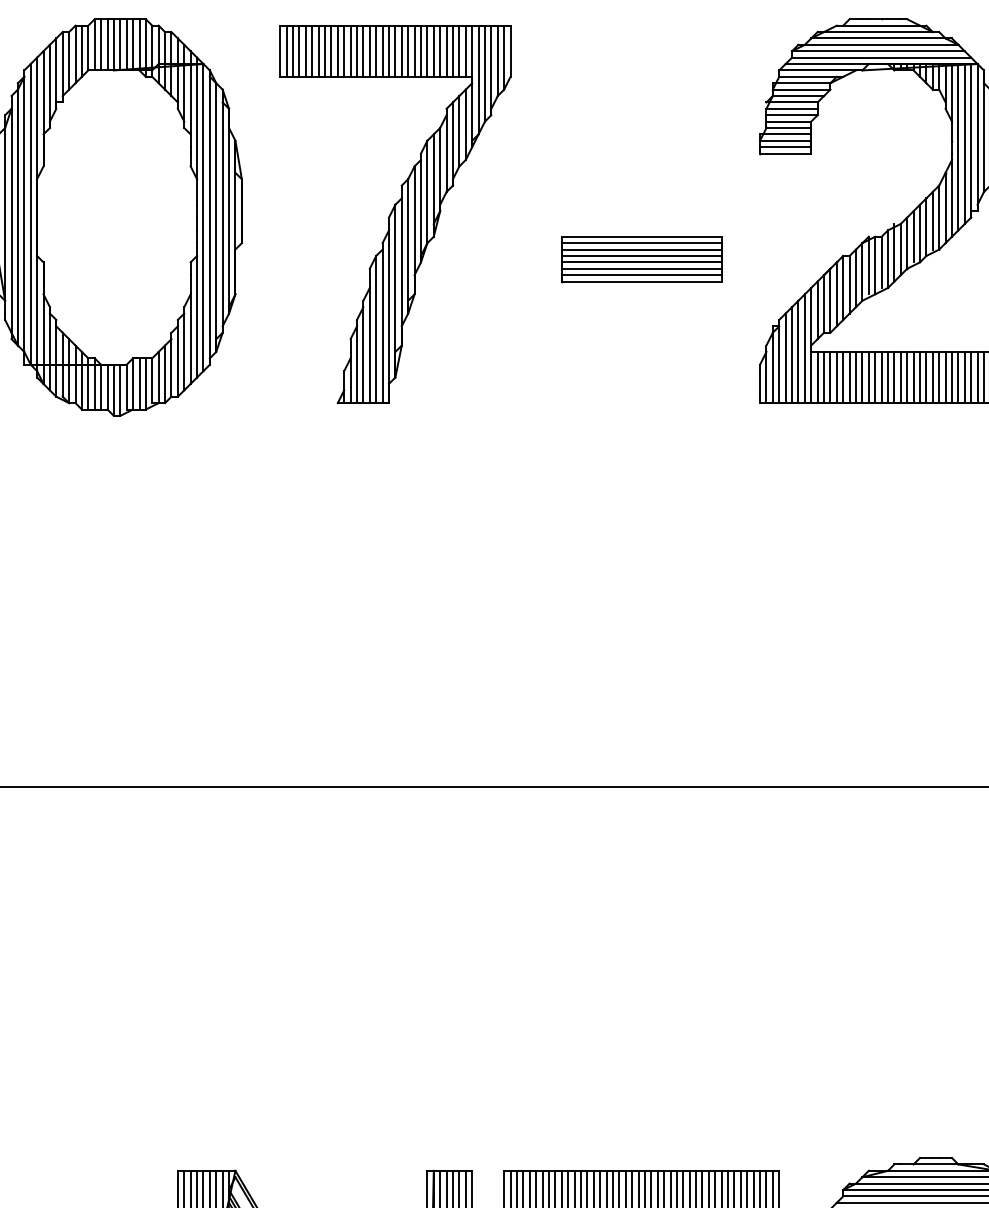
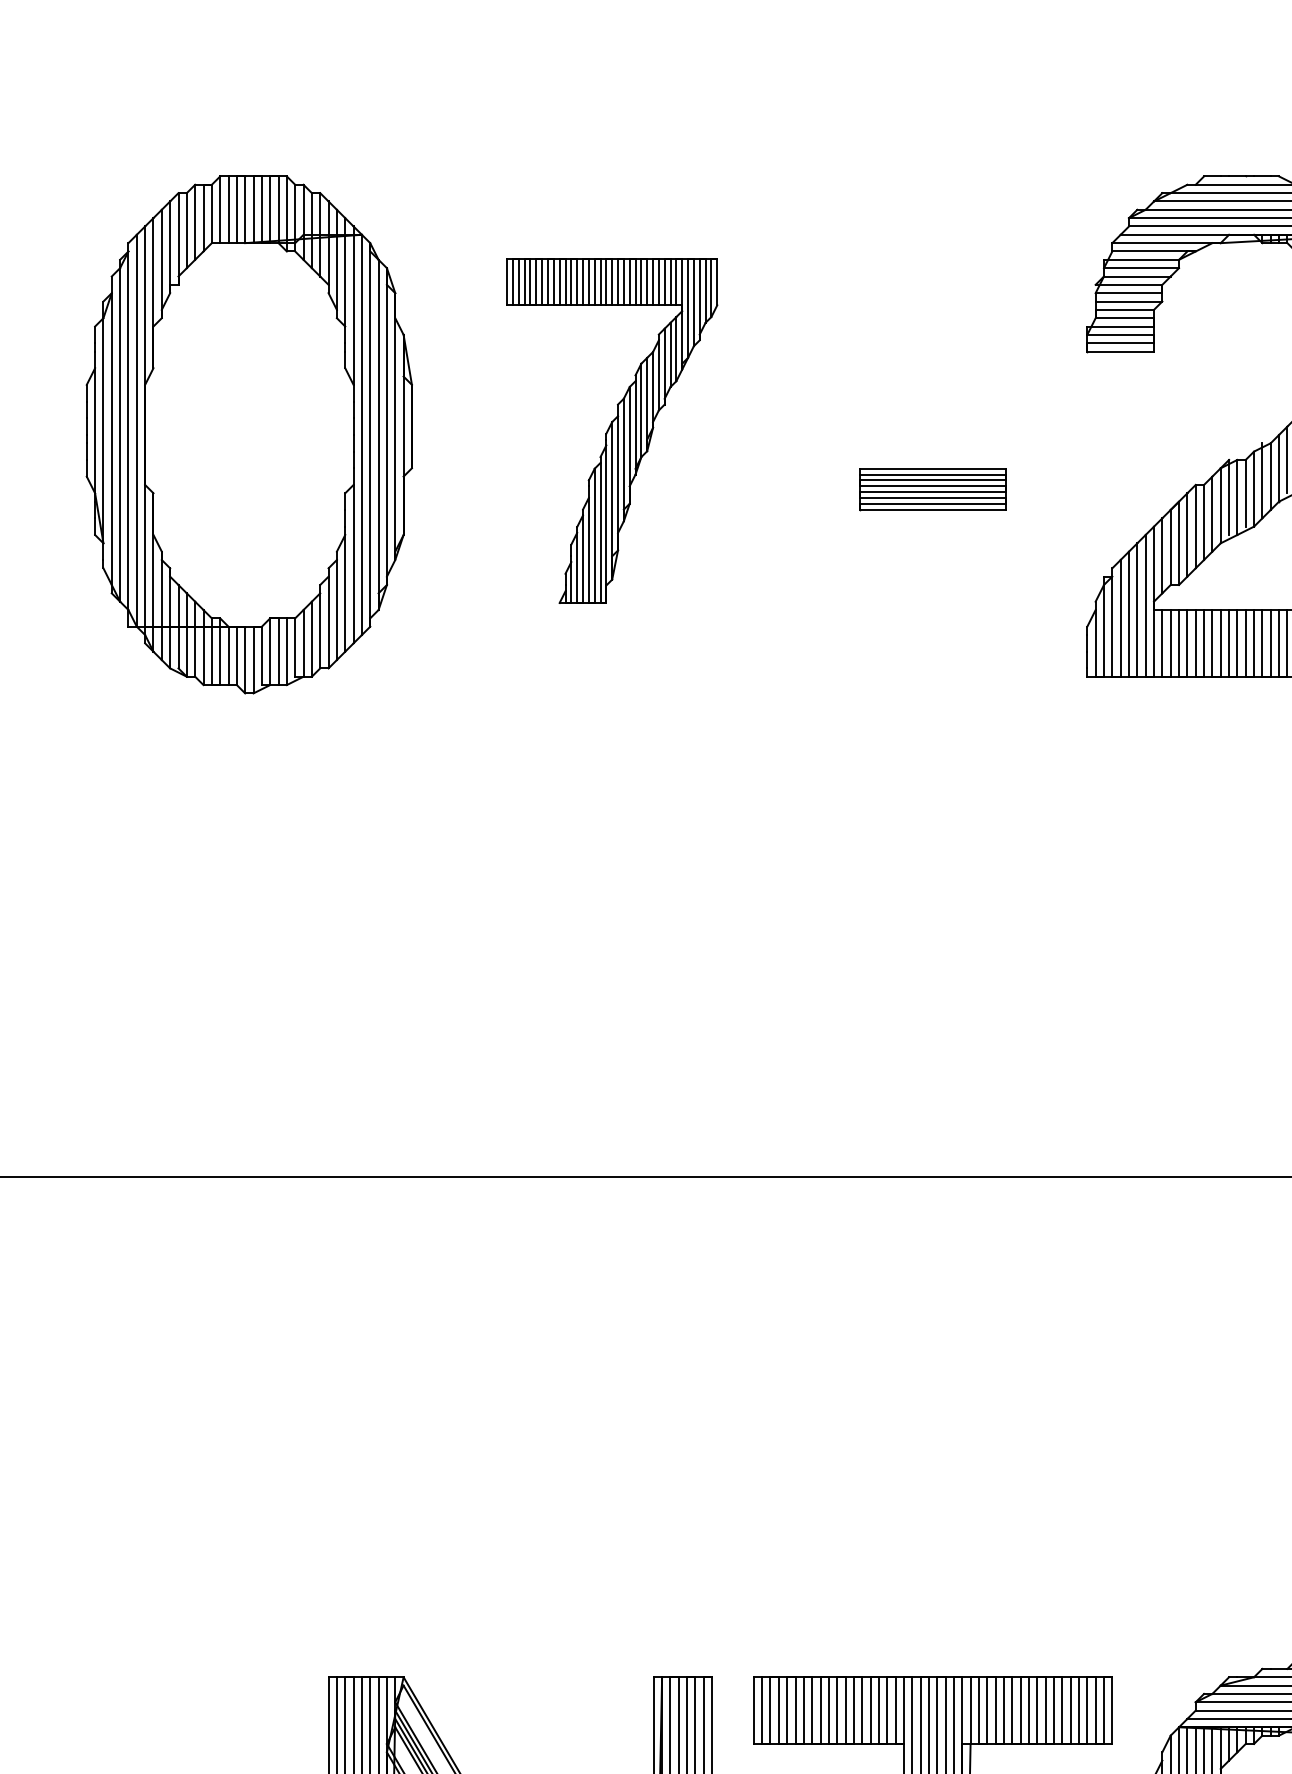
part: (395, 214) -> (612, 430), size x0.7
part: (641, 259) -> (932, 489), size x0.7

